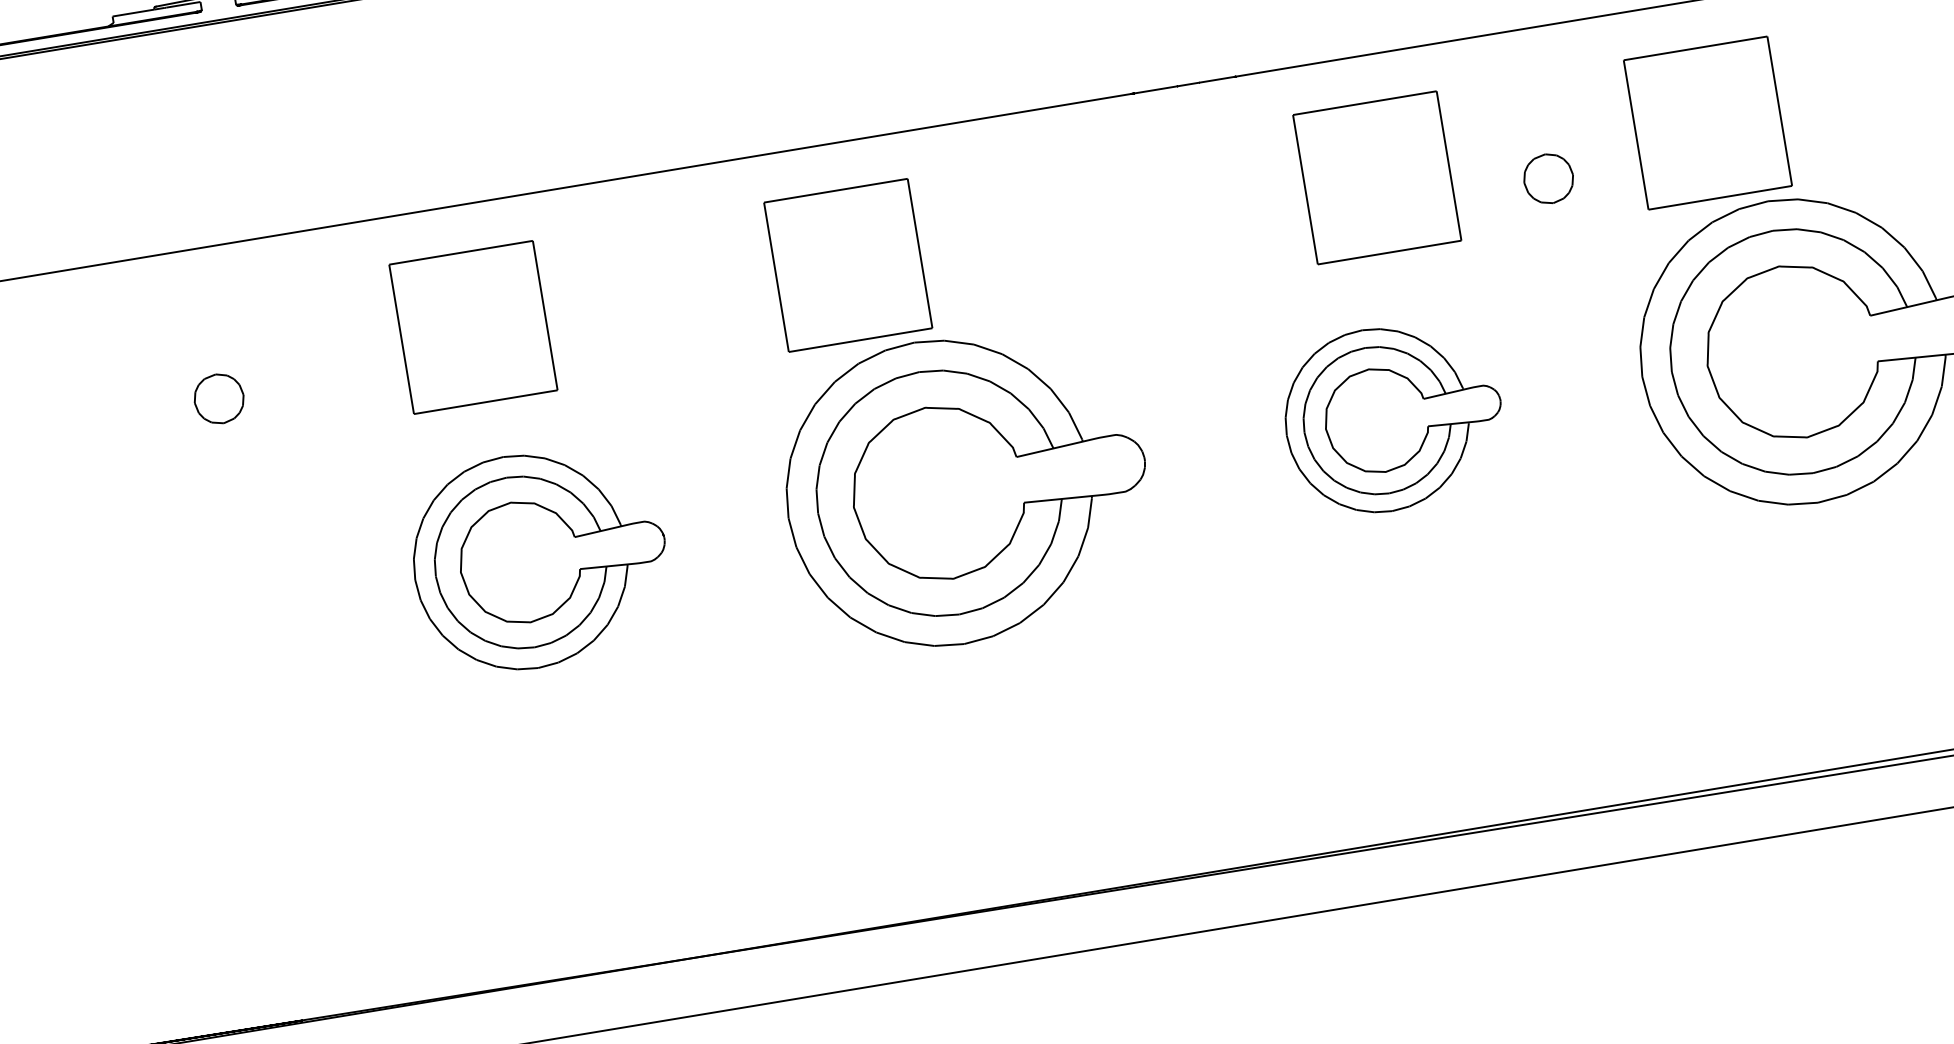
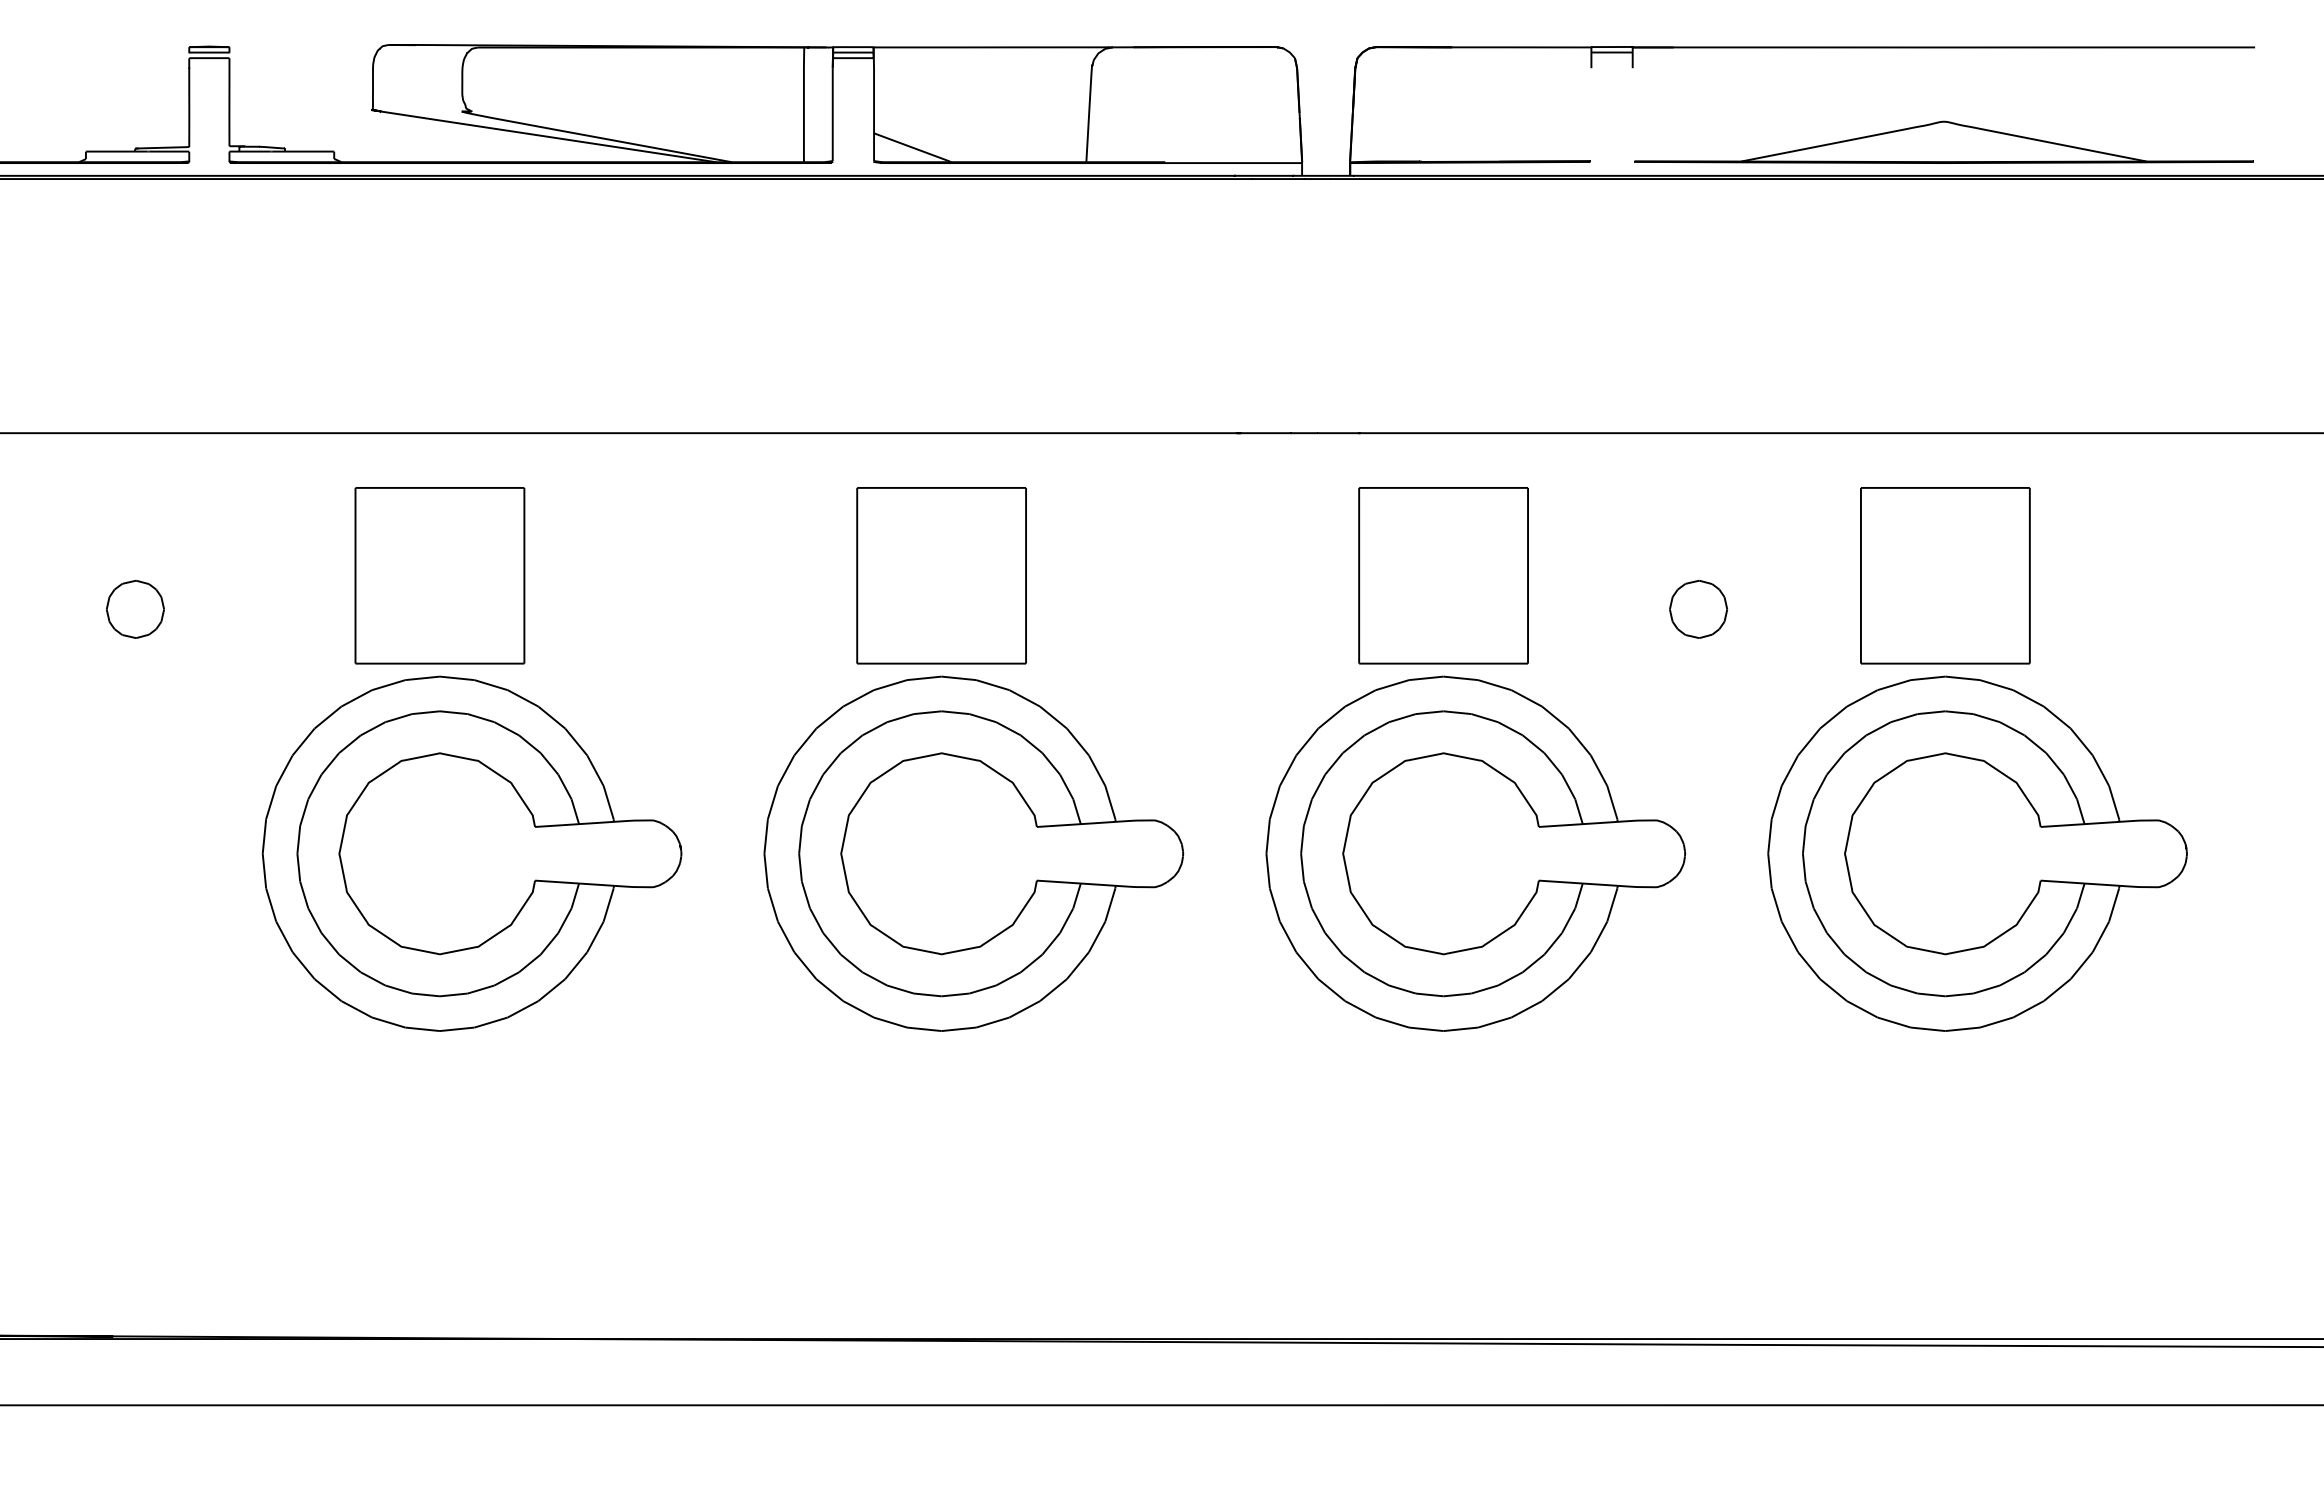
part: (1707, 122) -> (1945, 575), moved
part: (1377, 177) -> (1443, 575), moved
part: (848, 265) -> (941, 575), moved
part: (1393, 417) -> (1475, 853), size x1.67
part: (539, 559) -> (471, 853), size x1.43

